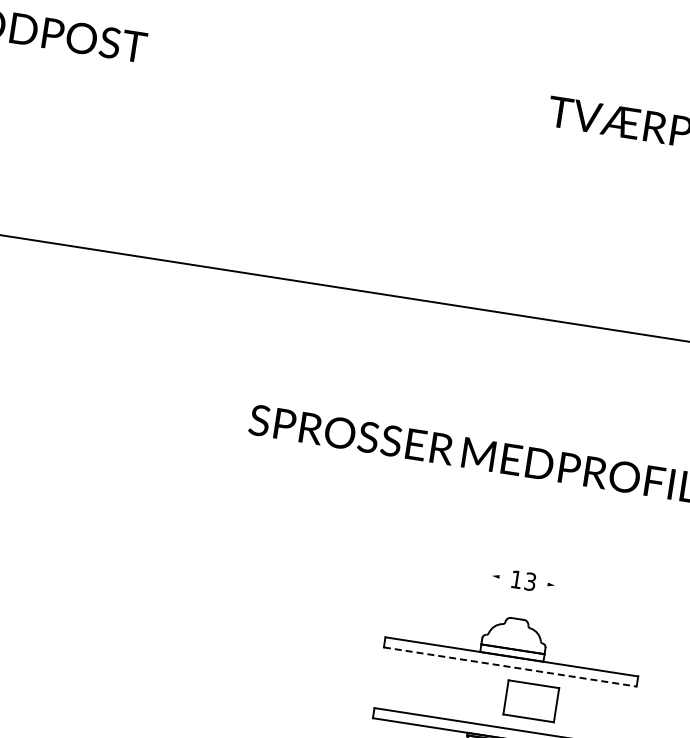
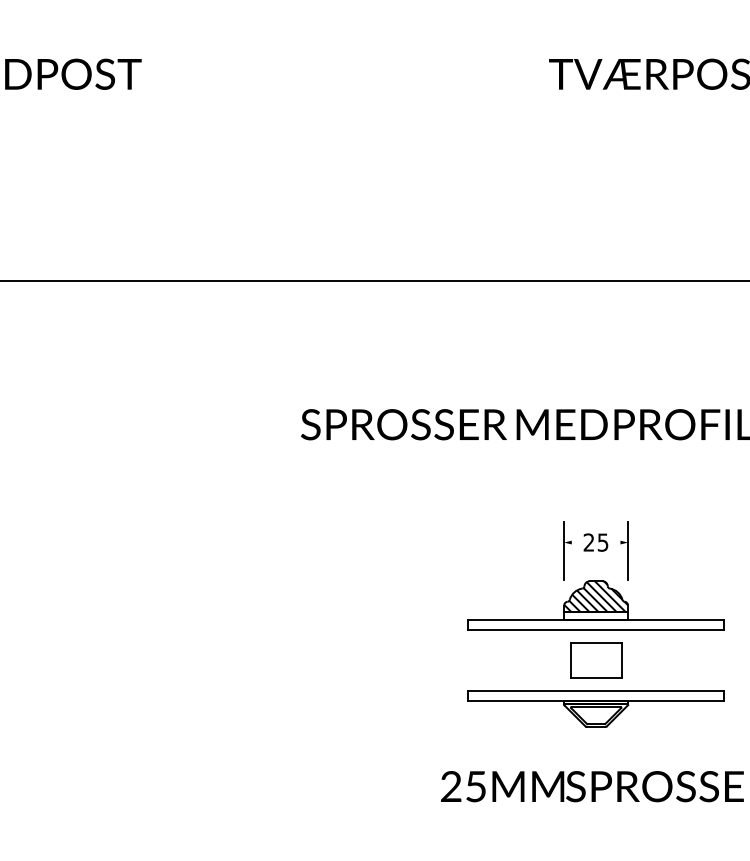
text: (522, 580) -> (595, 542), 13 -> 25
line: (490, 584) -> (564, 551), added
line: (554, 594) -> (628, 551), added
hatch: (515, 634) -> (596, 596), added
line: (510, 666) -> (596, 629), dashed -> solid
part: (531, 701) -> (596, 660), moved

